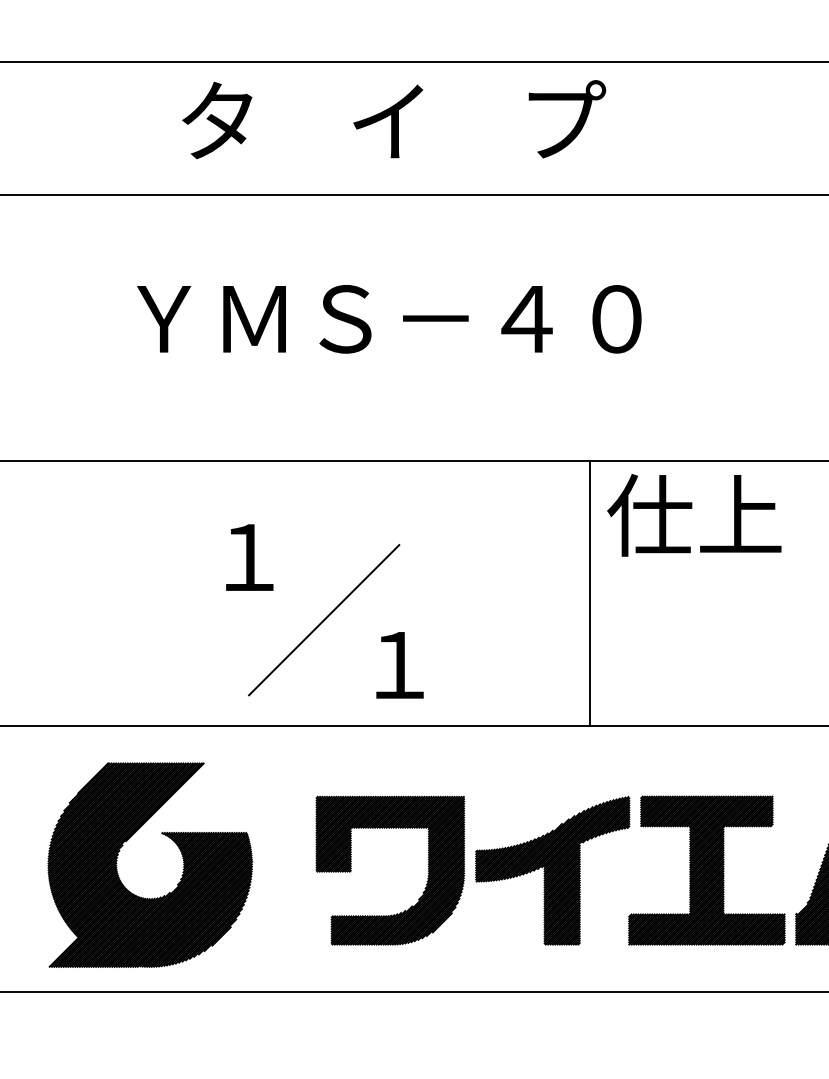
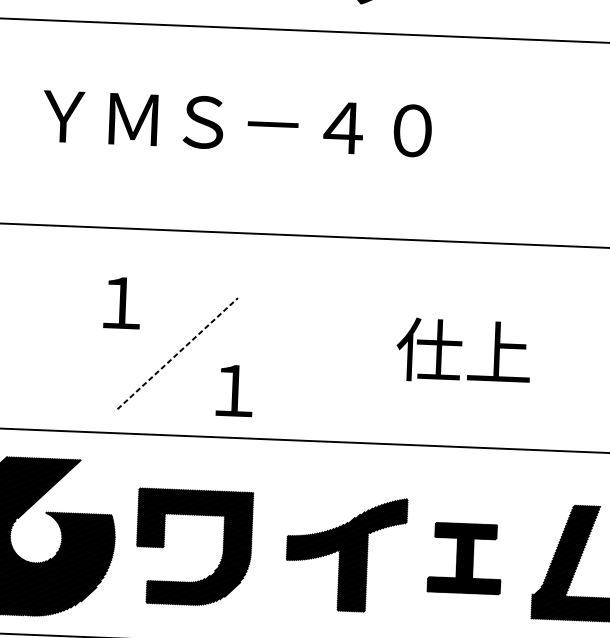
text: (694, 515) -> (463, 351), moved
line: (589, 593) -> (383, 341), removed
line: (324, 619) -> (178, 353), solid -> dashed
part: (706, 870) -> (464, 558), size x0.6
part: (427, 873) -> (222, 551), moved

